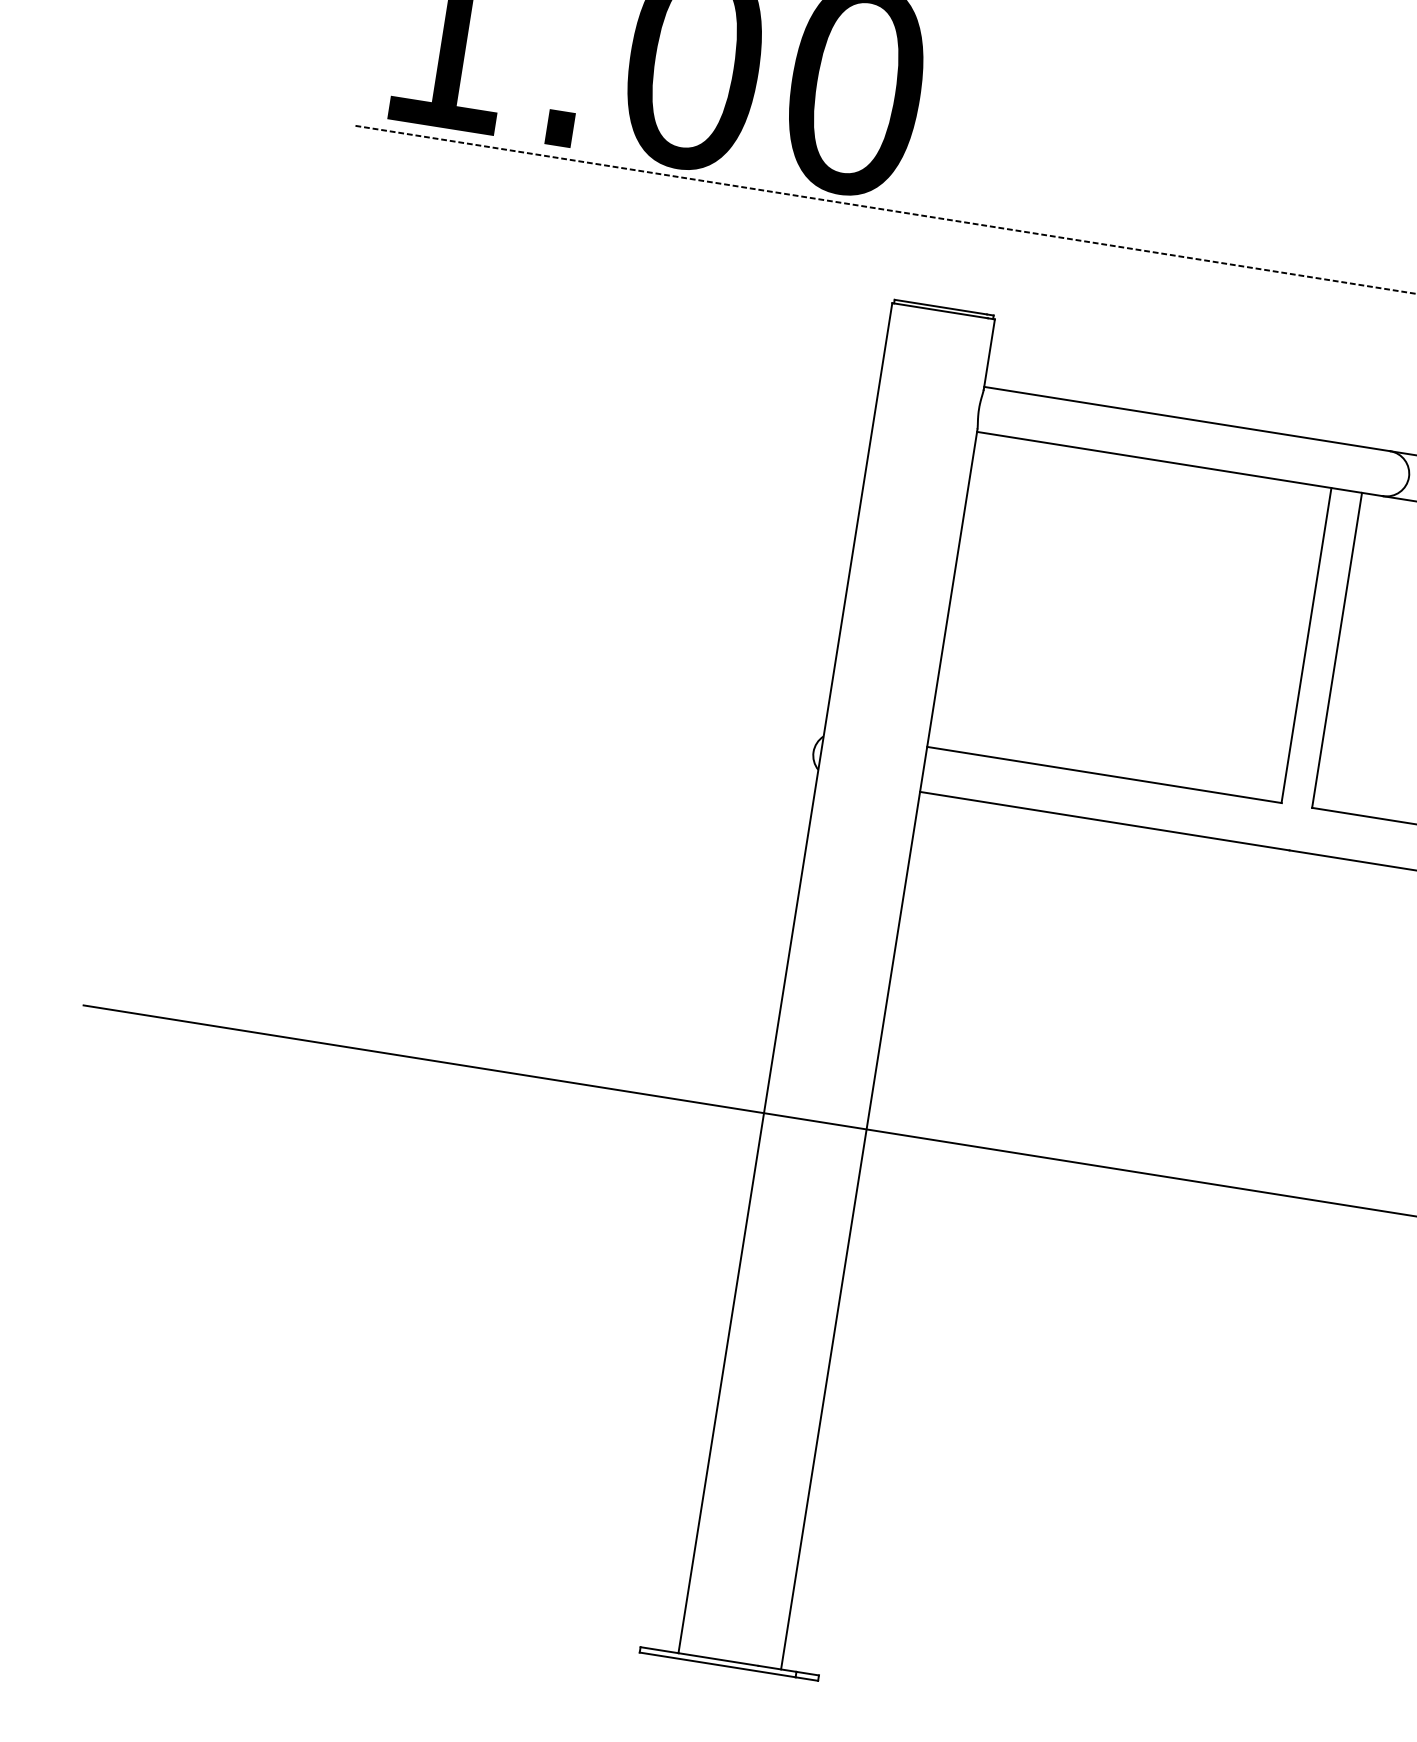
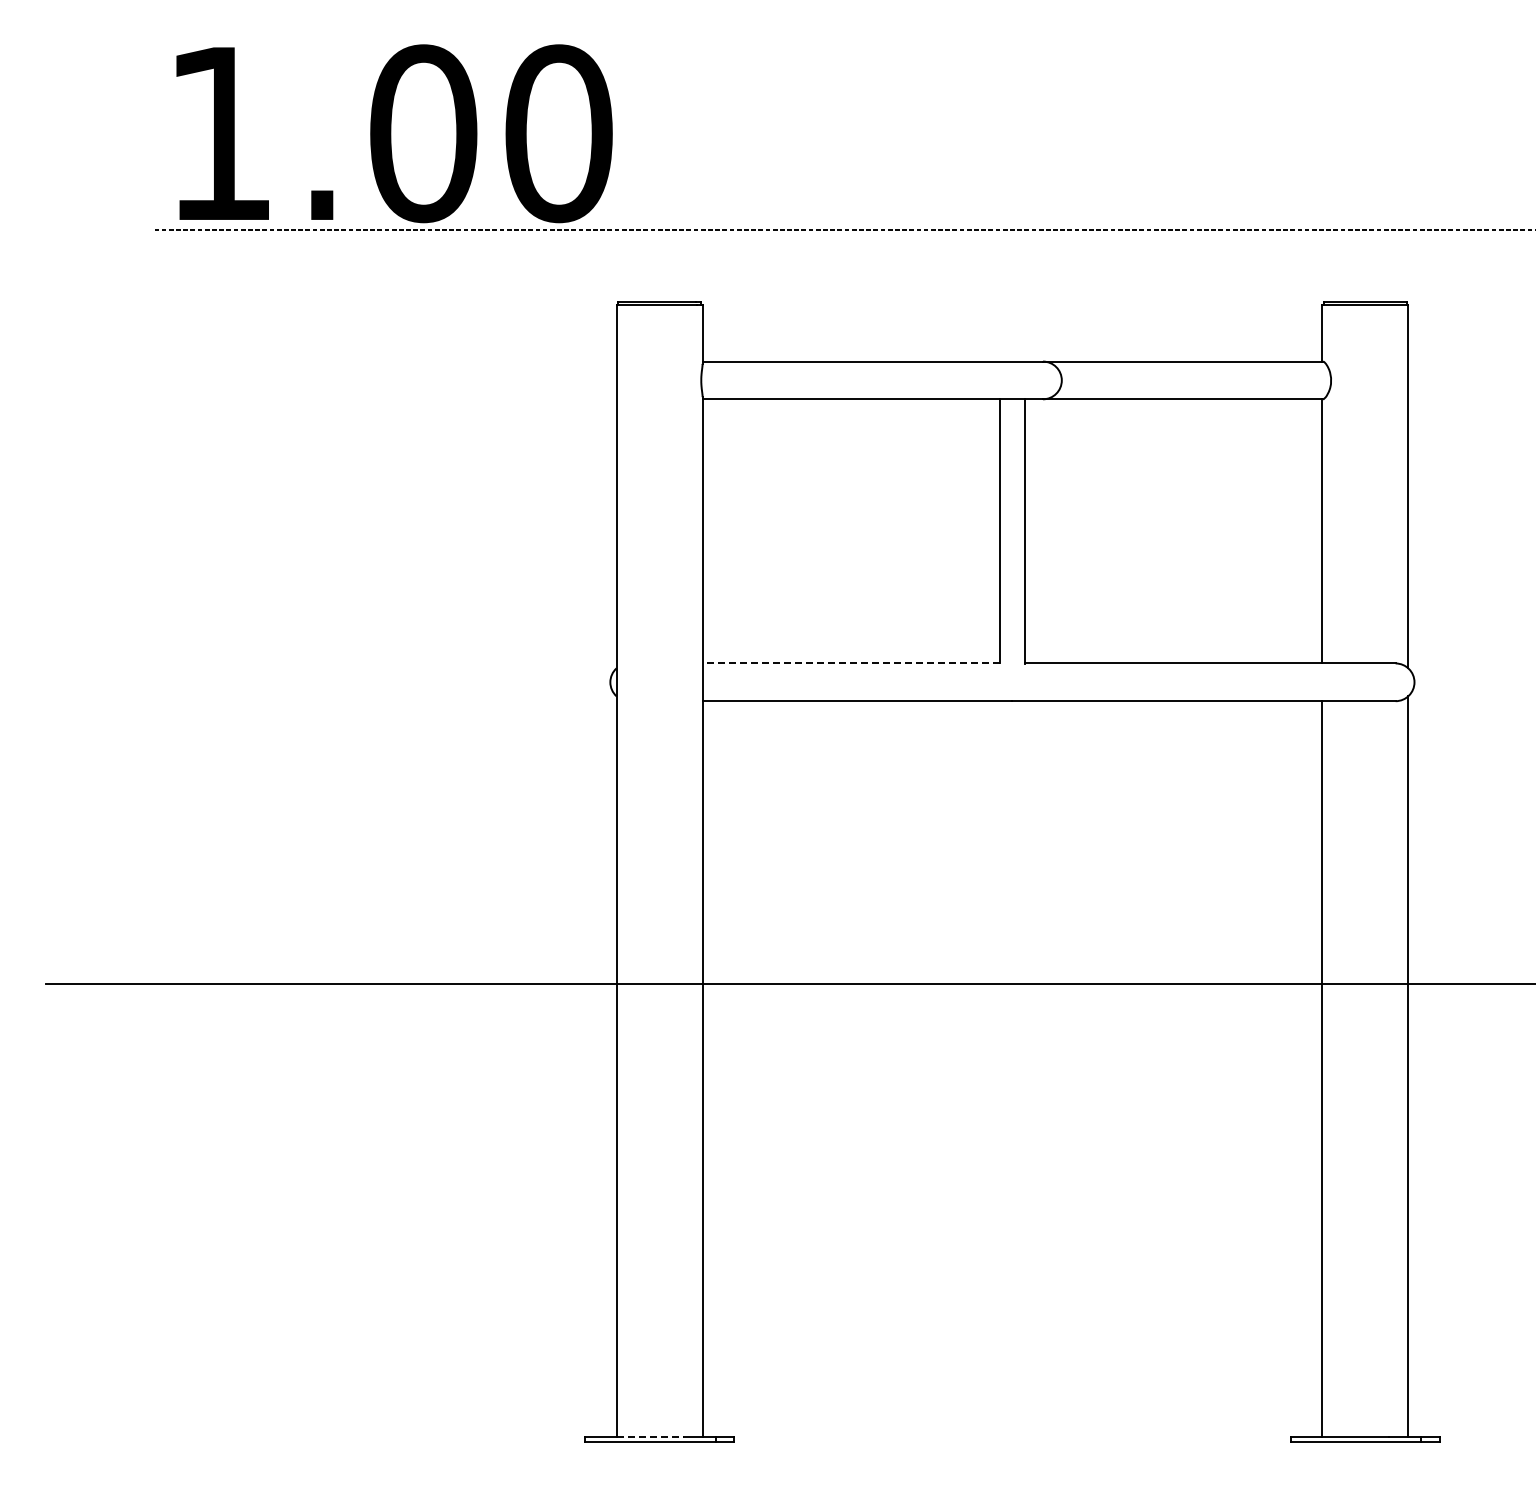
line: (1104, 775) -> (851, 663), solid -> dashed
line: (718, 1660) -> (650, 1437), solid -> dashed

